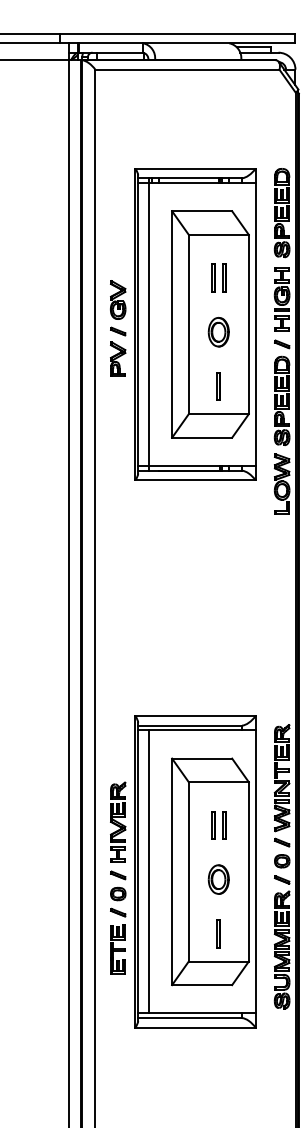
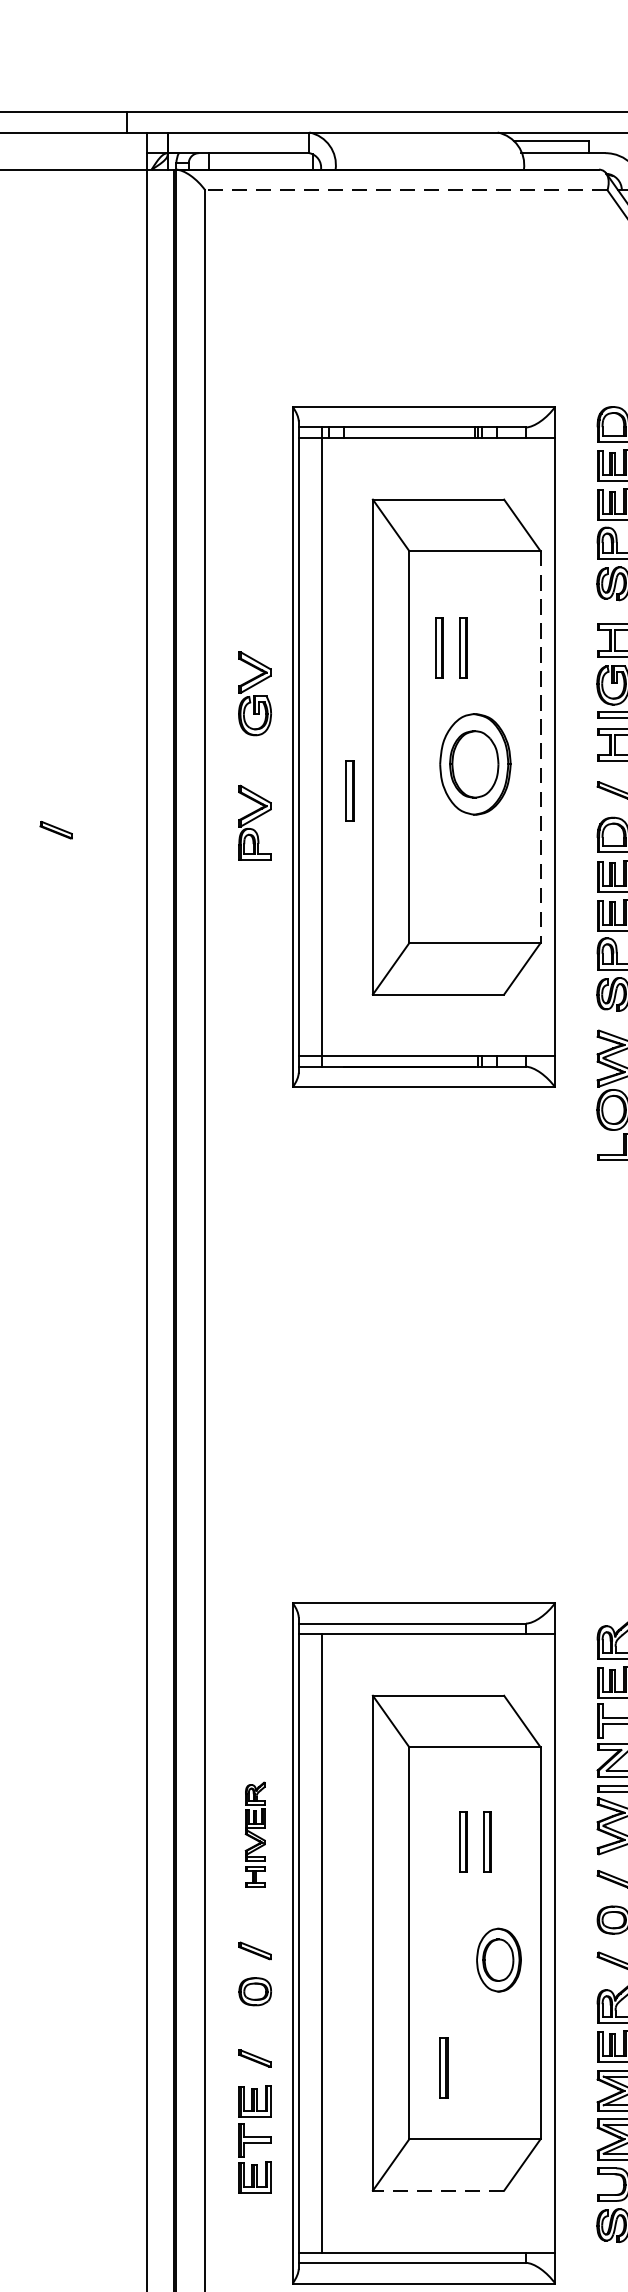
line: (186, 69) -> (404, 189), solid -> dashed
part: (218, 277) -> (450, 646), moved
line: (248, 324) -> (539, 747), solid -> dashed
part: (118, 331) -> (56, 830), moved
part: (218, 331) -> (474, 762), size x1.6
line: (217, 386) -> (347, 790), moved
part: (118, 821) -> (255, 1833), size x0.6
part: (218, 879) -> (498, 1959), moved
line: (217, 933) -> (441, 2067), moved
part: (118, 940) -> (255, 2119), moved
line: (201, 985) -> (437, 2191), solid -> dashed

